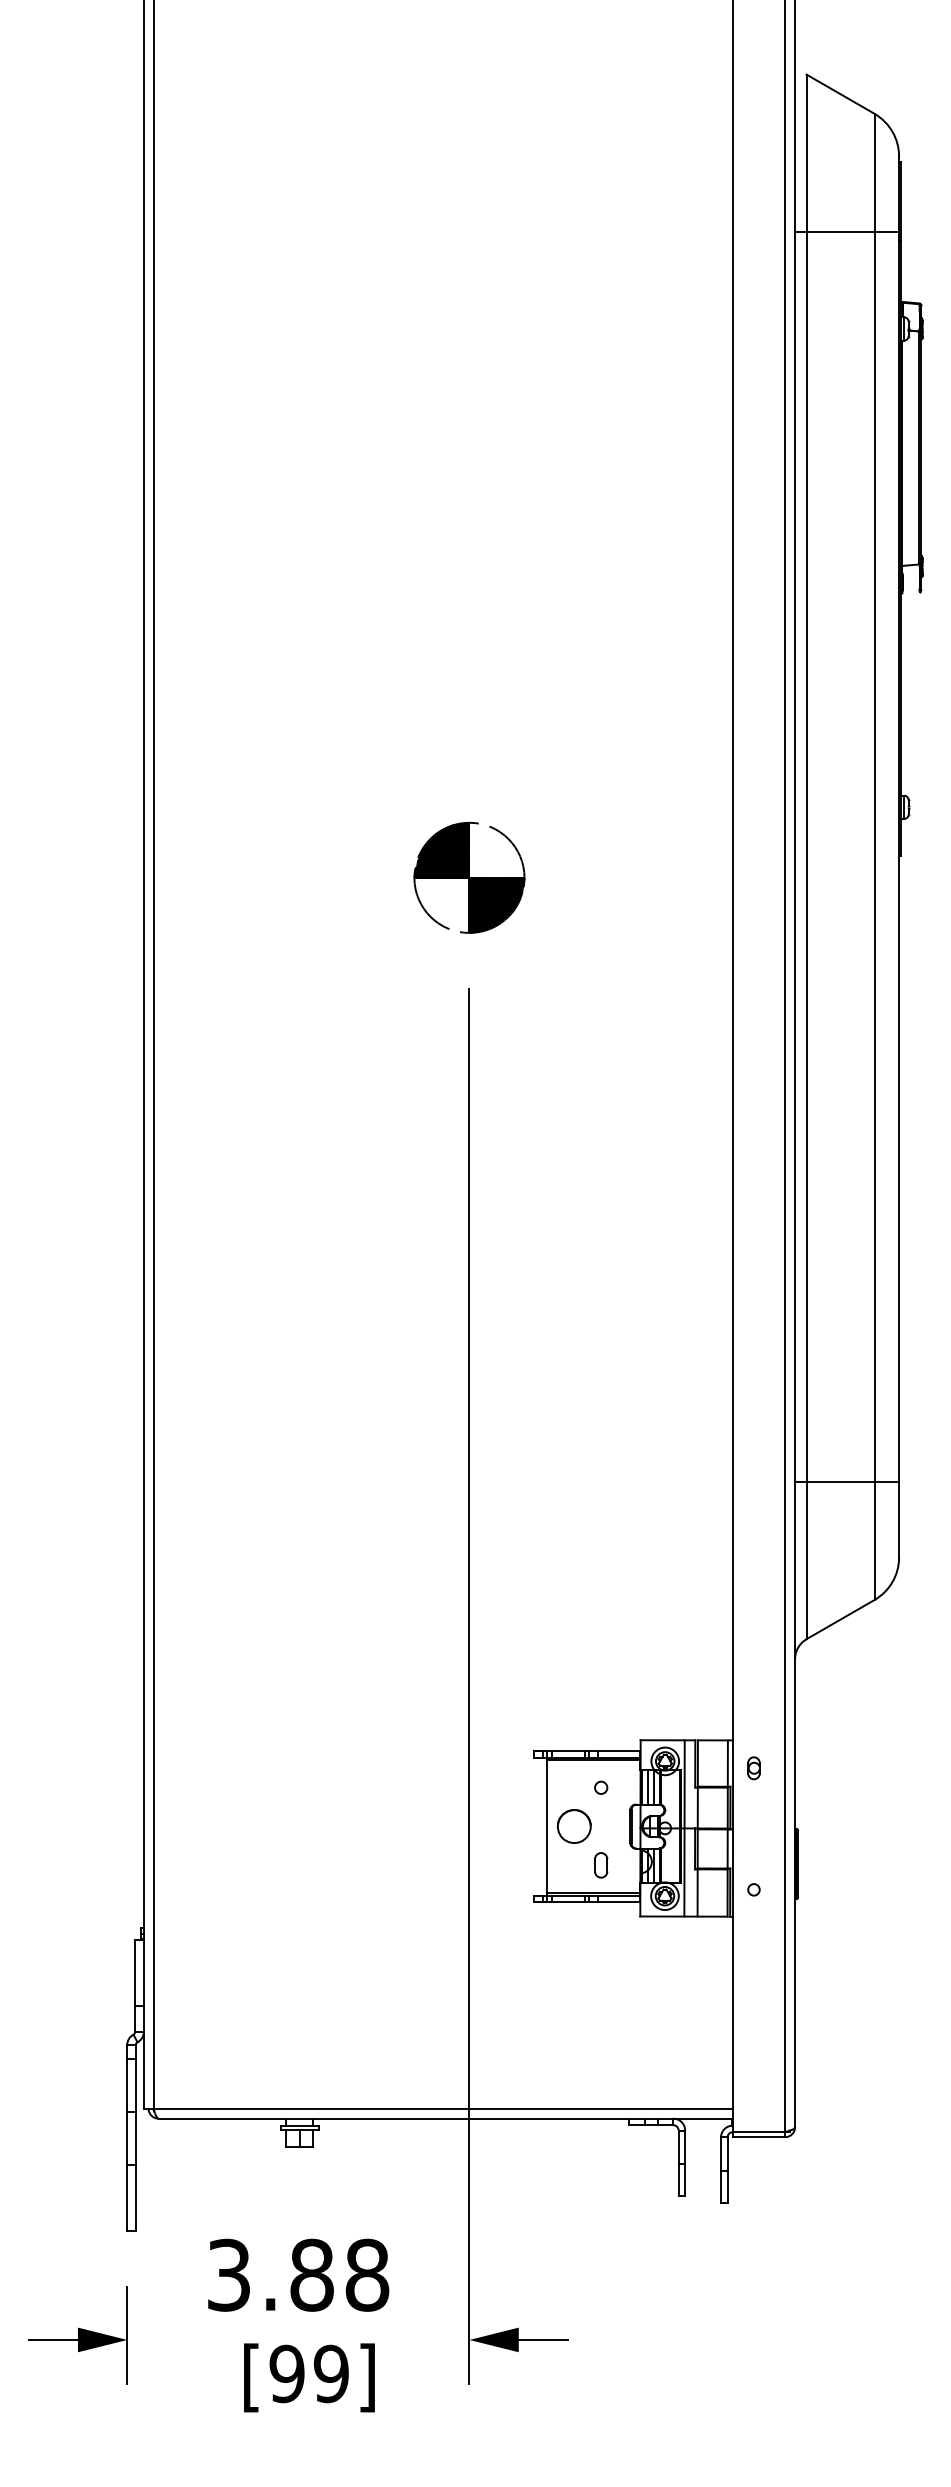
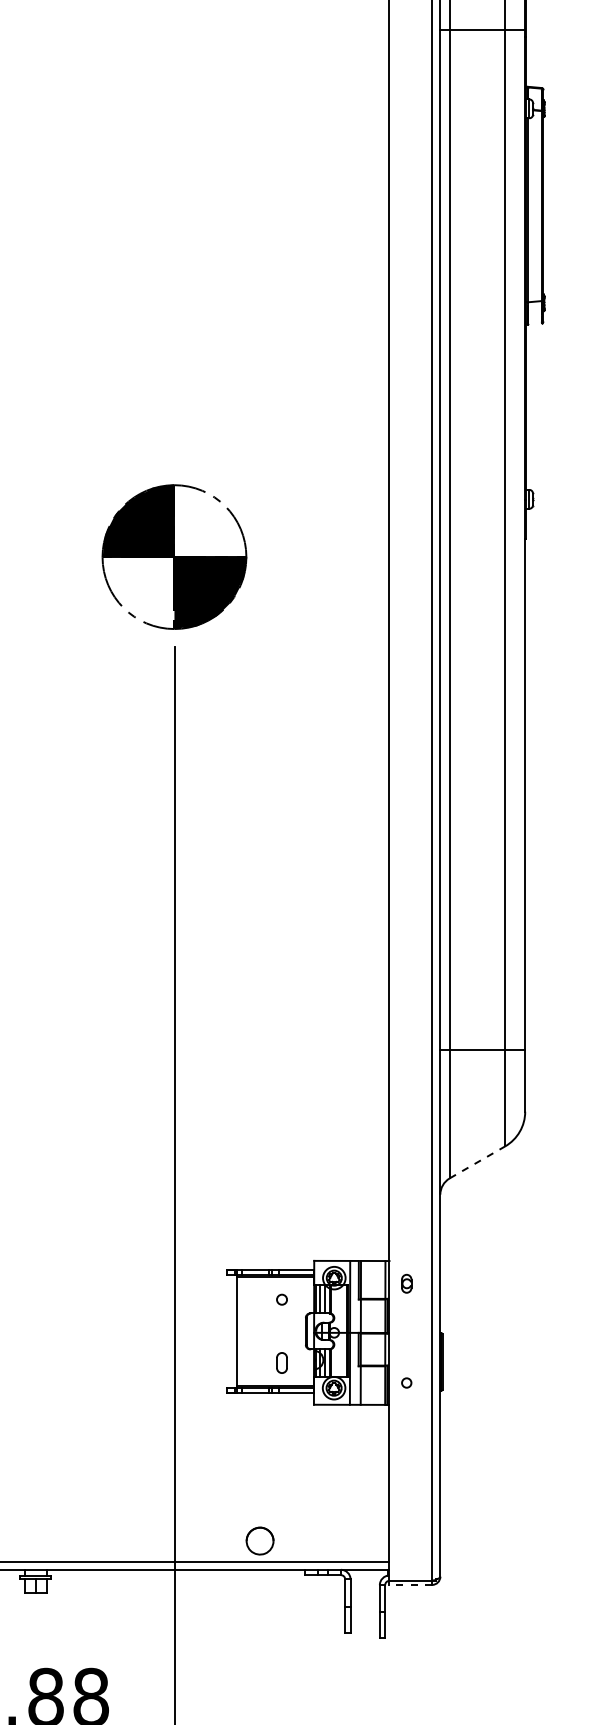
part: (469, 877) -> (174, 556), size x1.6
line: (841, 1619) -> (478, 1162), solid -> dashed
part: (573, 1826) -> (259, 1541), moved
line: (758, 2137) -> (410, 1585), solid -> dashed

